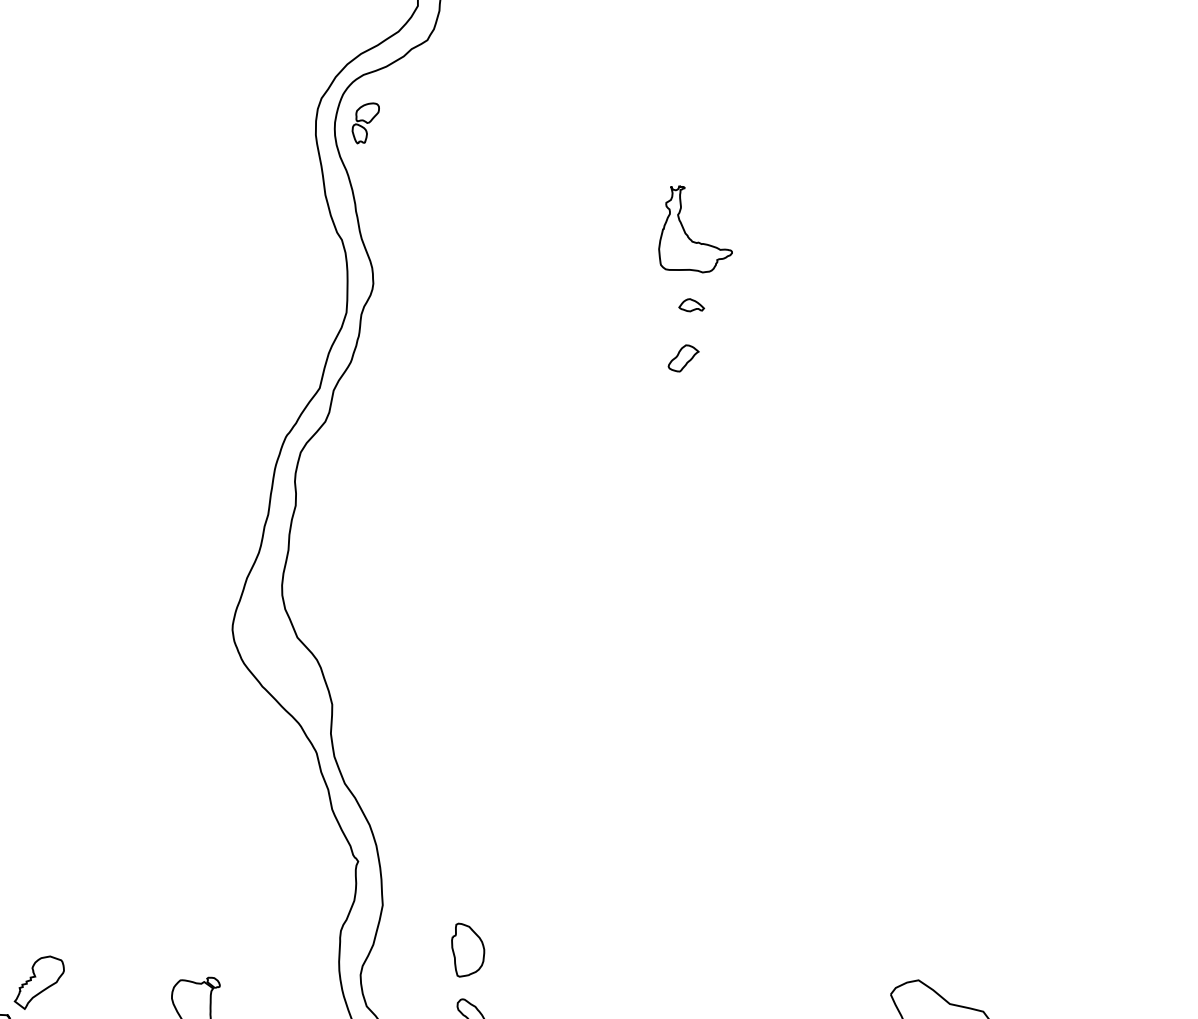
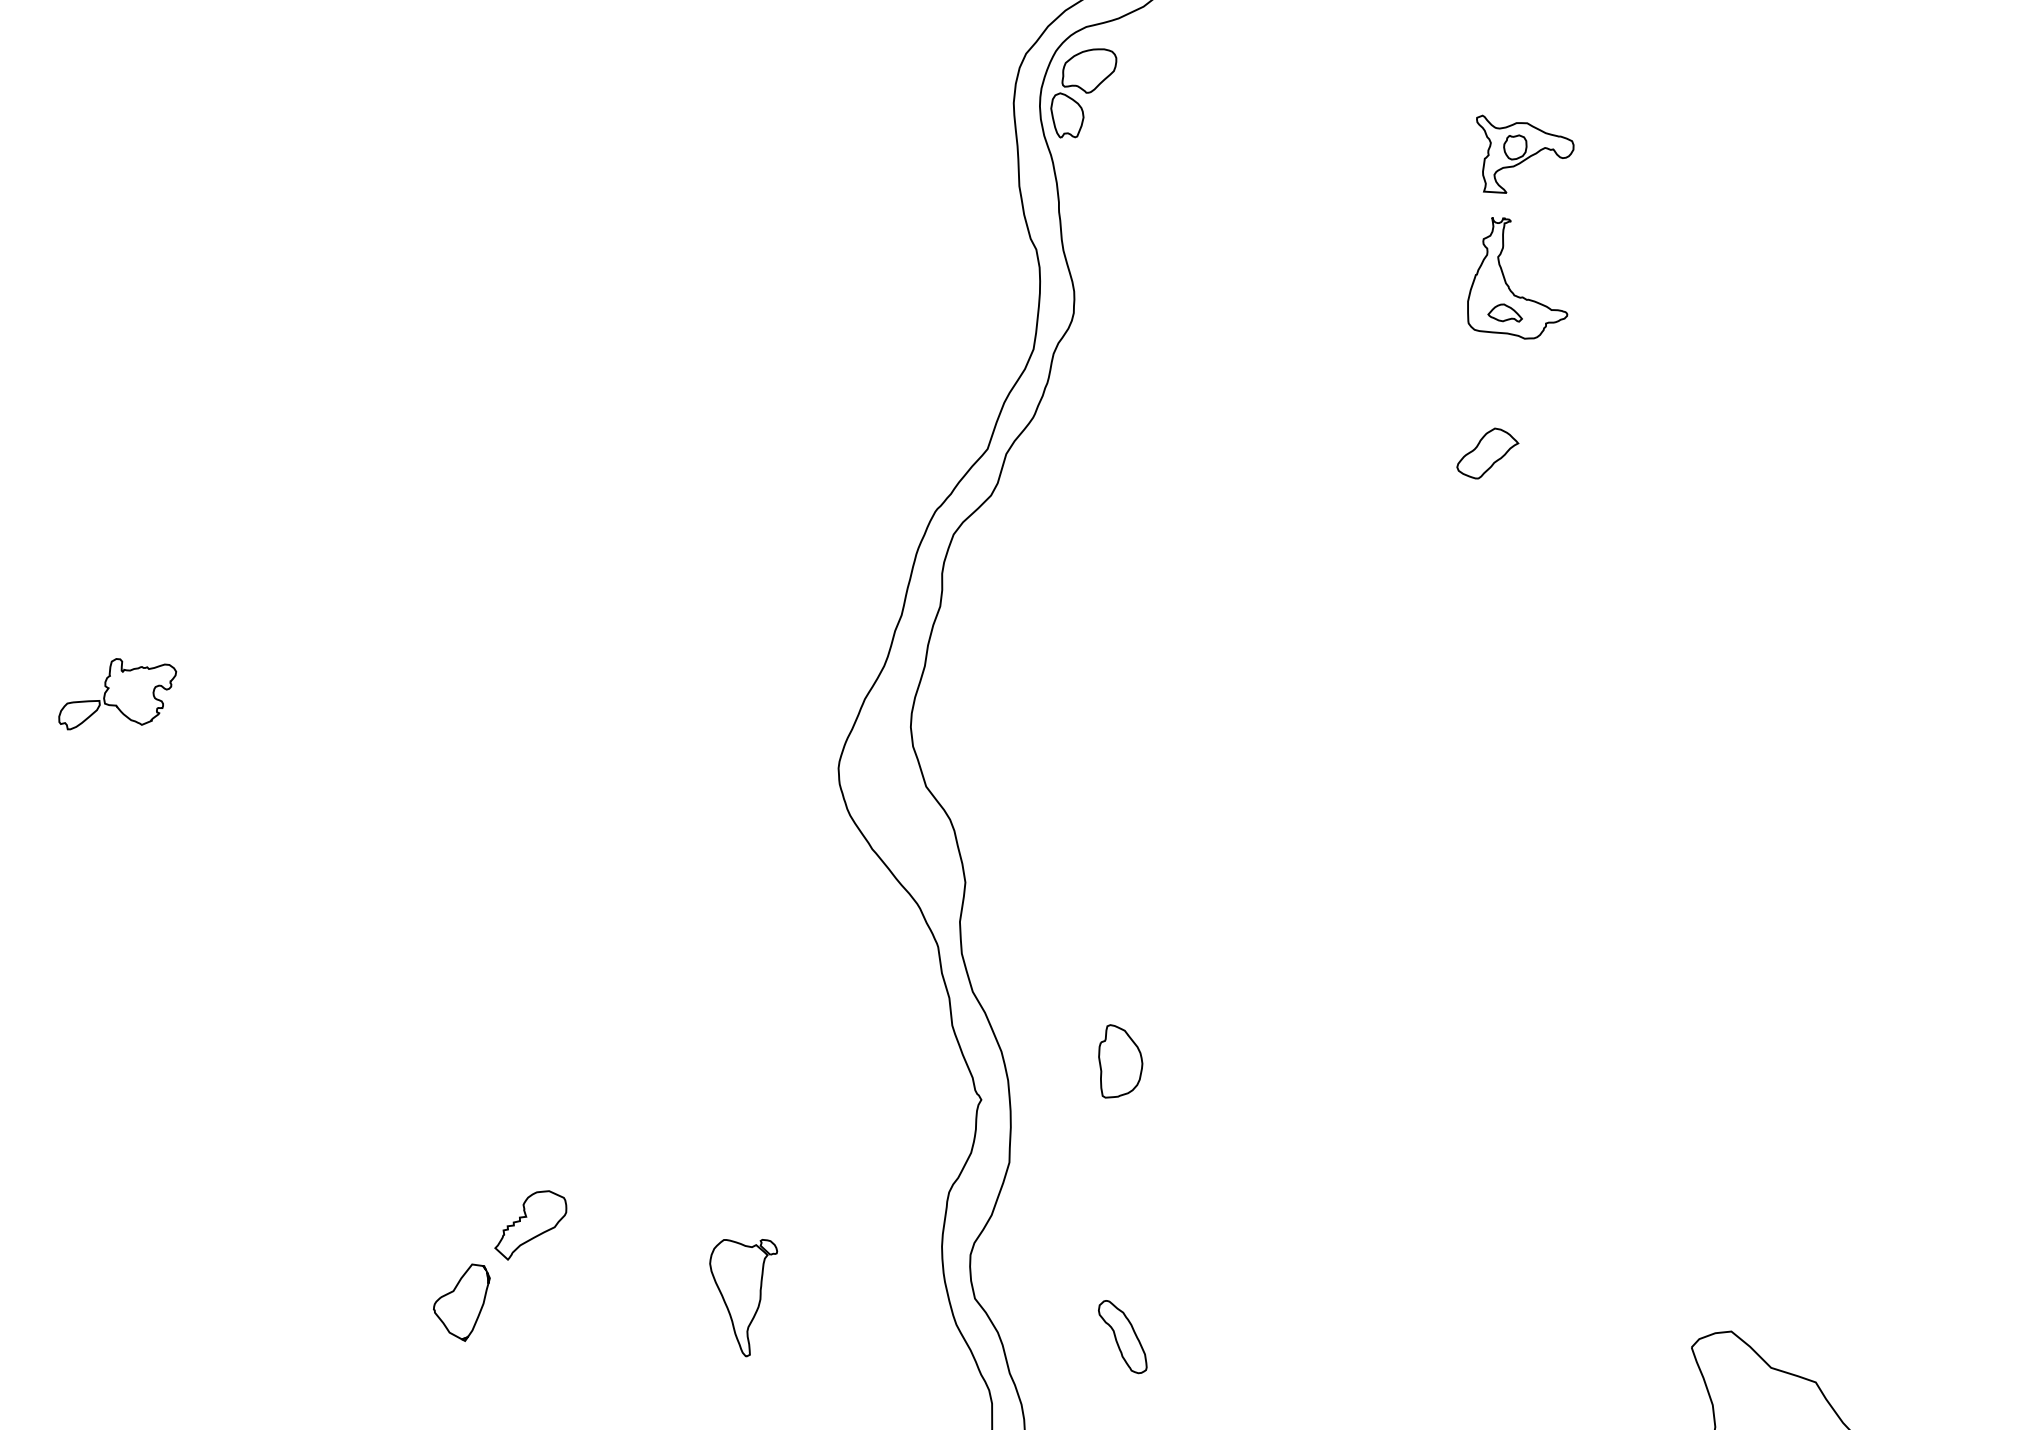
part: (365, 123) -> (1083, 93), size x1.67
part: (691, 137) -> (1525, 153), added
part: (690, 304) -> (1504, 312), moved
part: (683, 358) -> (1487, 453), size x1.43
part: (468, 949) -> (1120, 1061), moved

